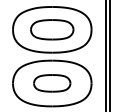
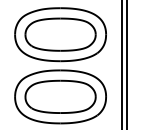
part: (52, 29) -> (60, 34), size x1.43
part: (52, 83) -> (60, 96), size x1.67

